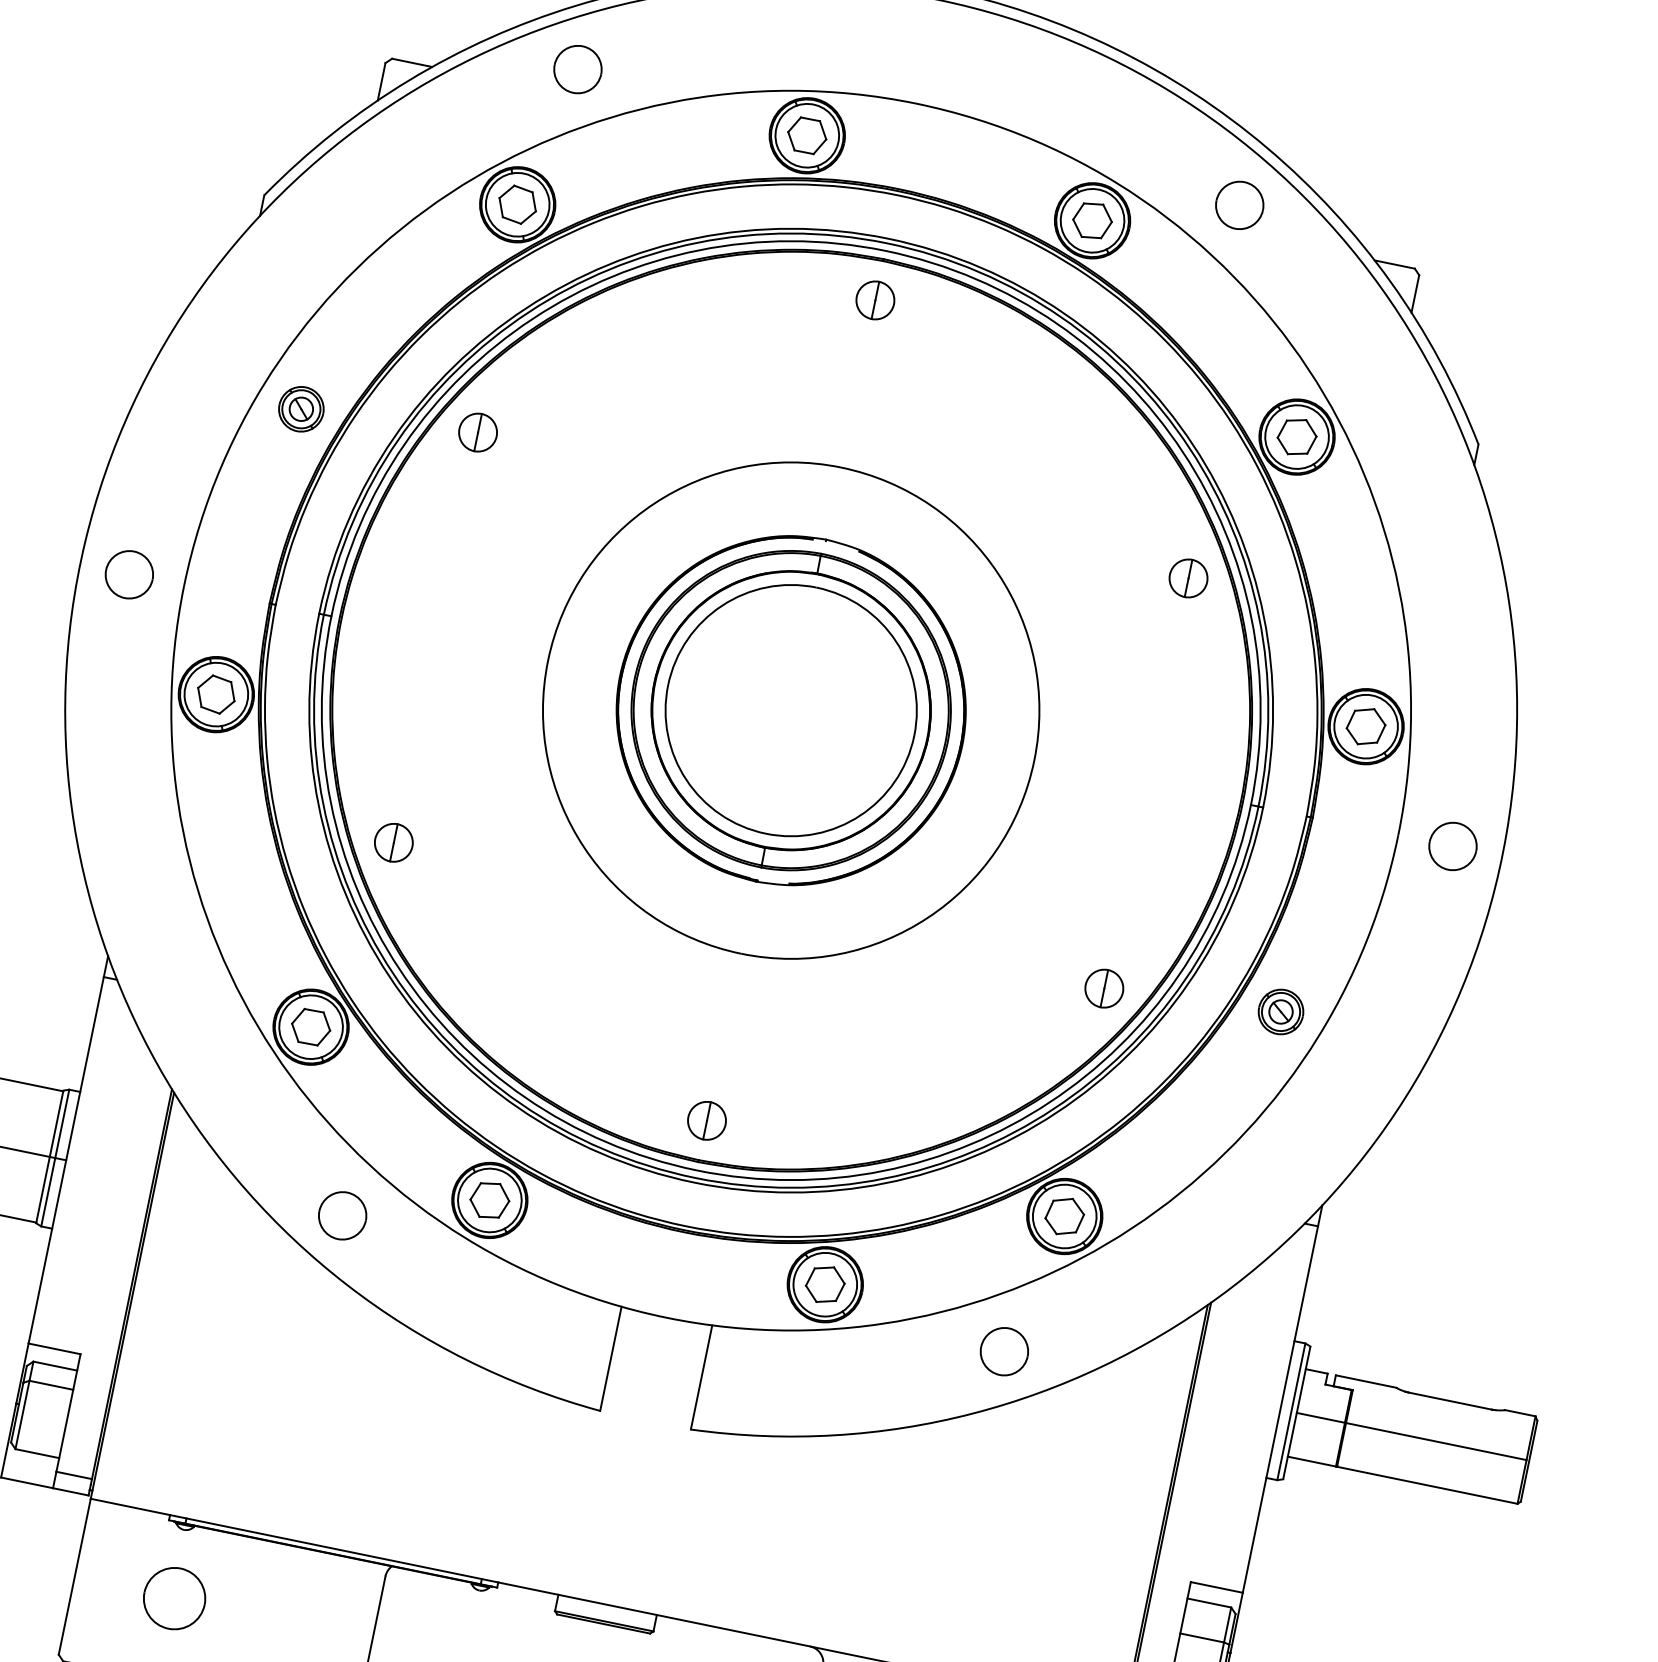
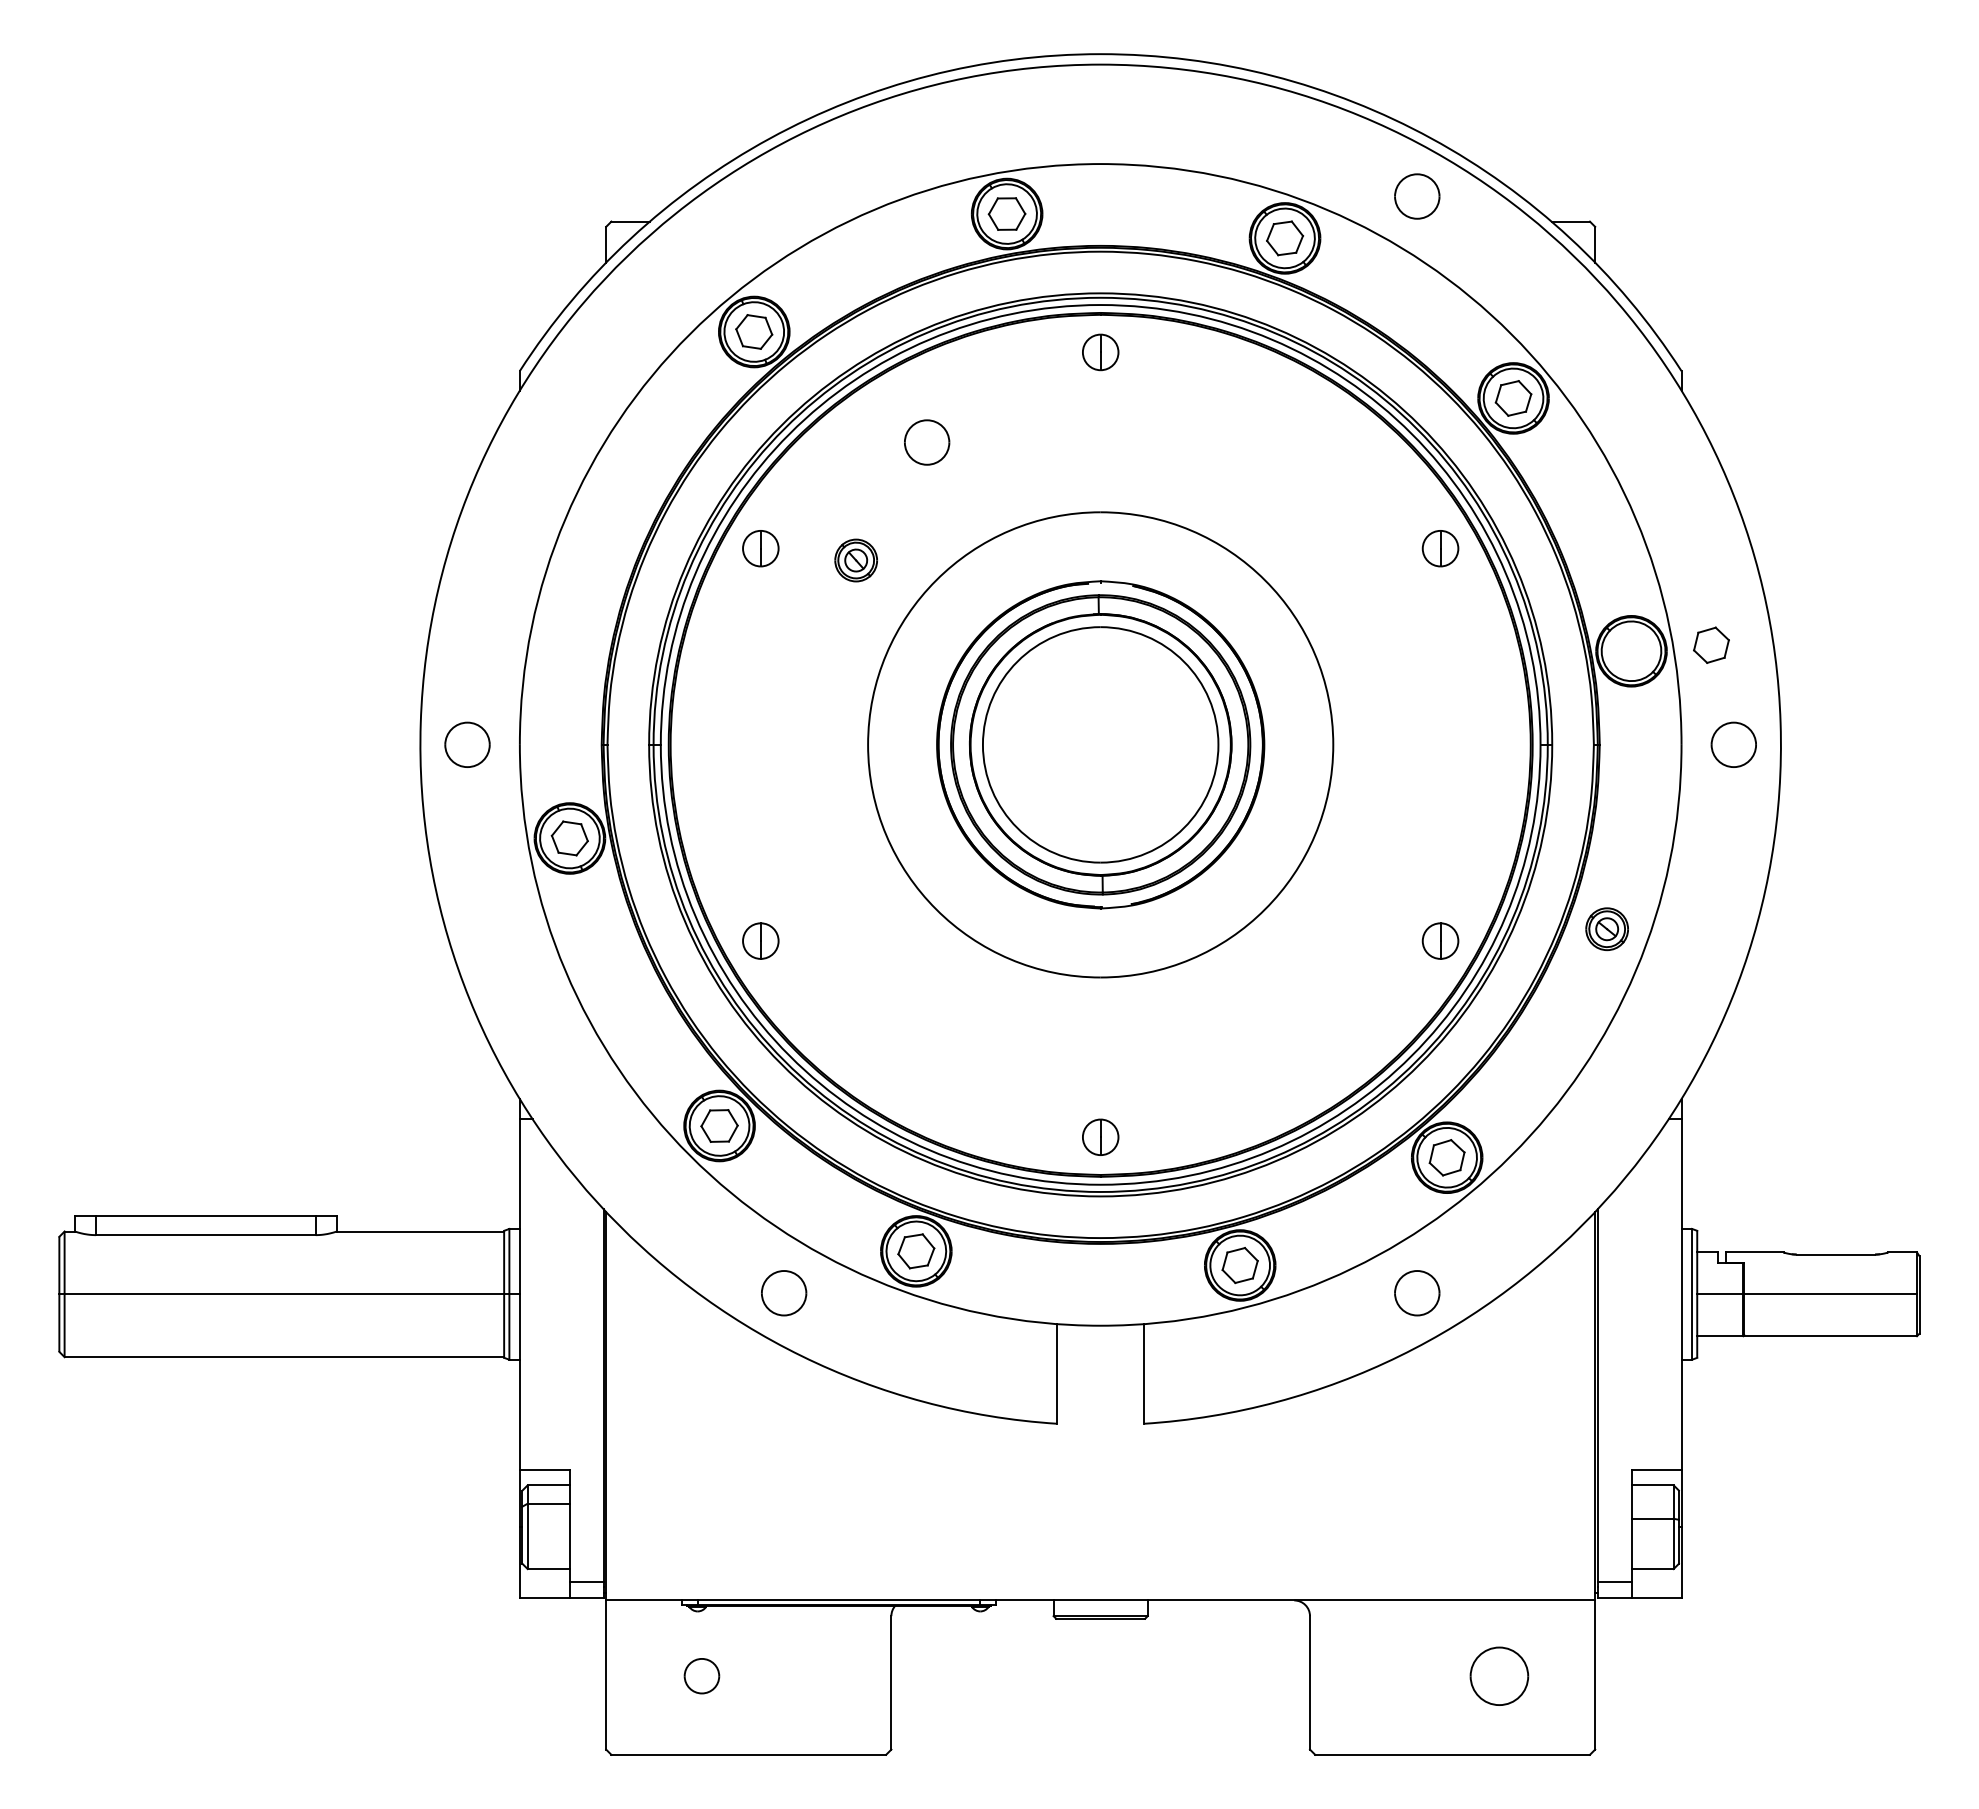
part: (578, 69) -> (927, 442), moved
part: (300, 409) -> (855, 560), moved
part: (1366, 725) -> (1711, 644), moved
part: (174, 1597) -> (701, 1675), size x0.6

